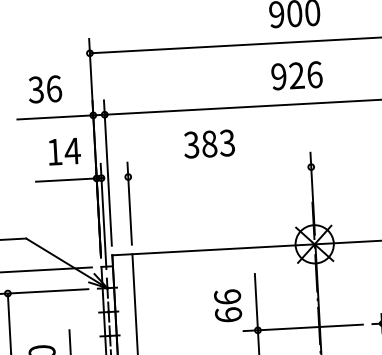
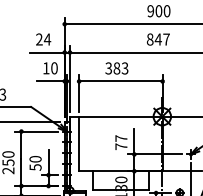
text: (294, 75) -> (157, 39), 926 -> 847
text: (45, 89) -> (43, 39), 36 -> 24
text: (72, 151) -> (54, 68), 14 -> 10
line: (218, 172) -> (120, 81), added
text: (228, 305) -> (121, 142), 66 -> 77

